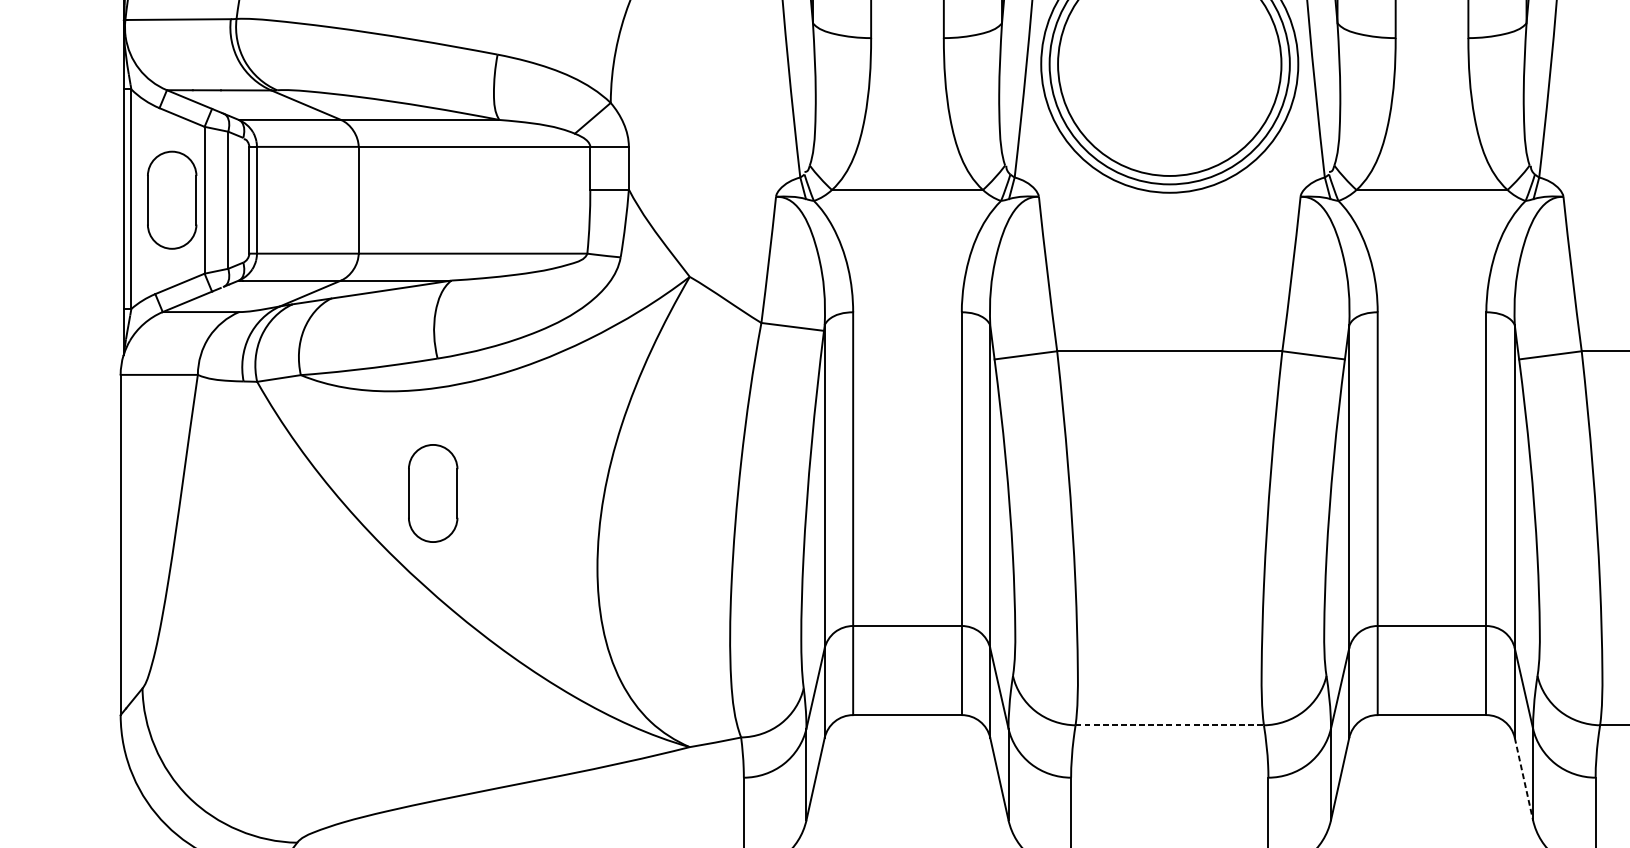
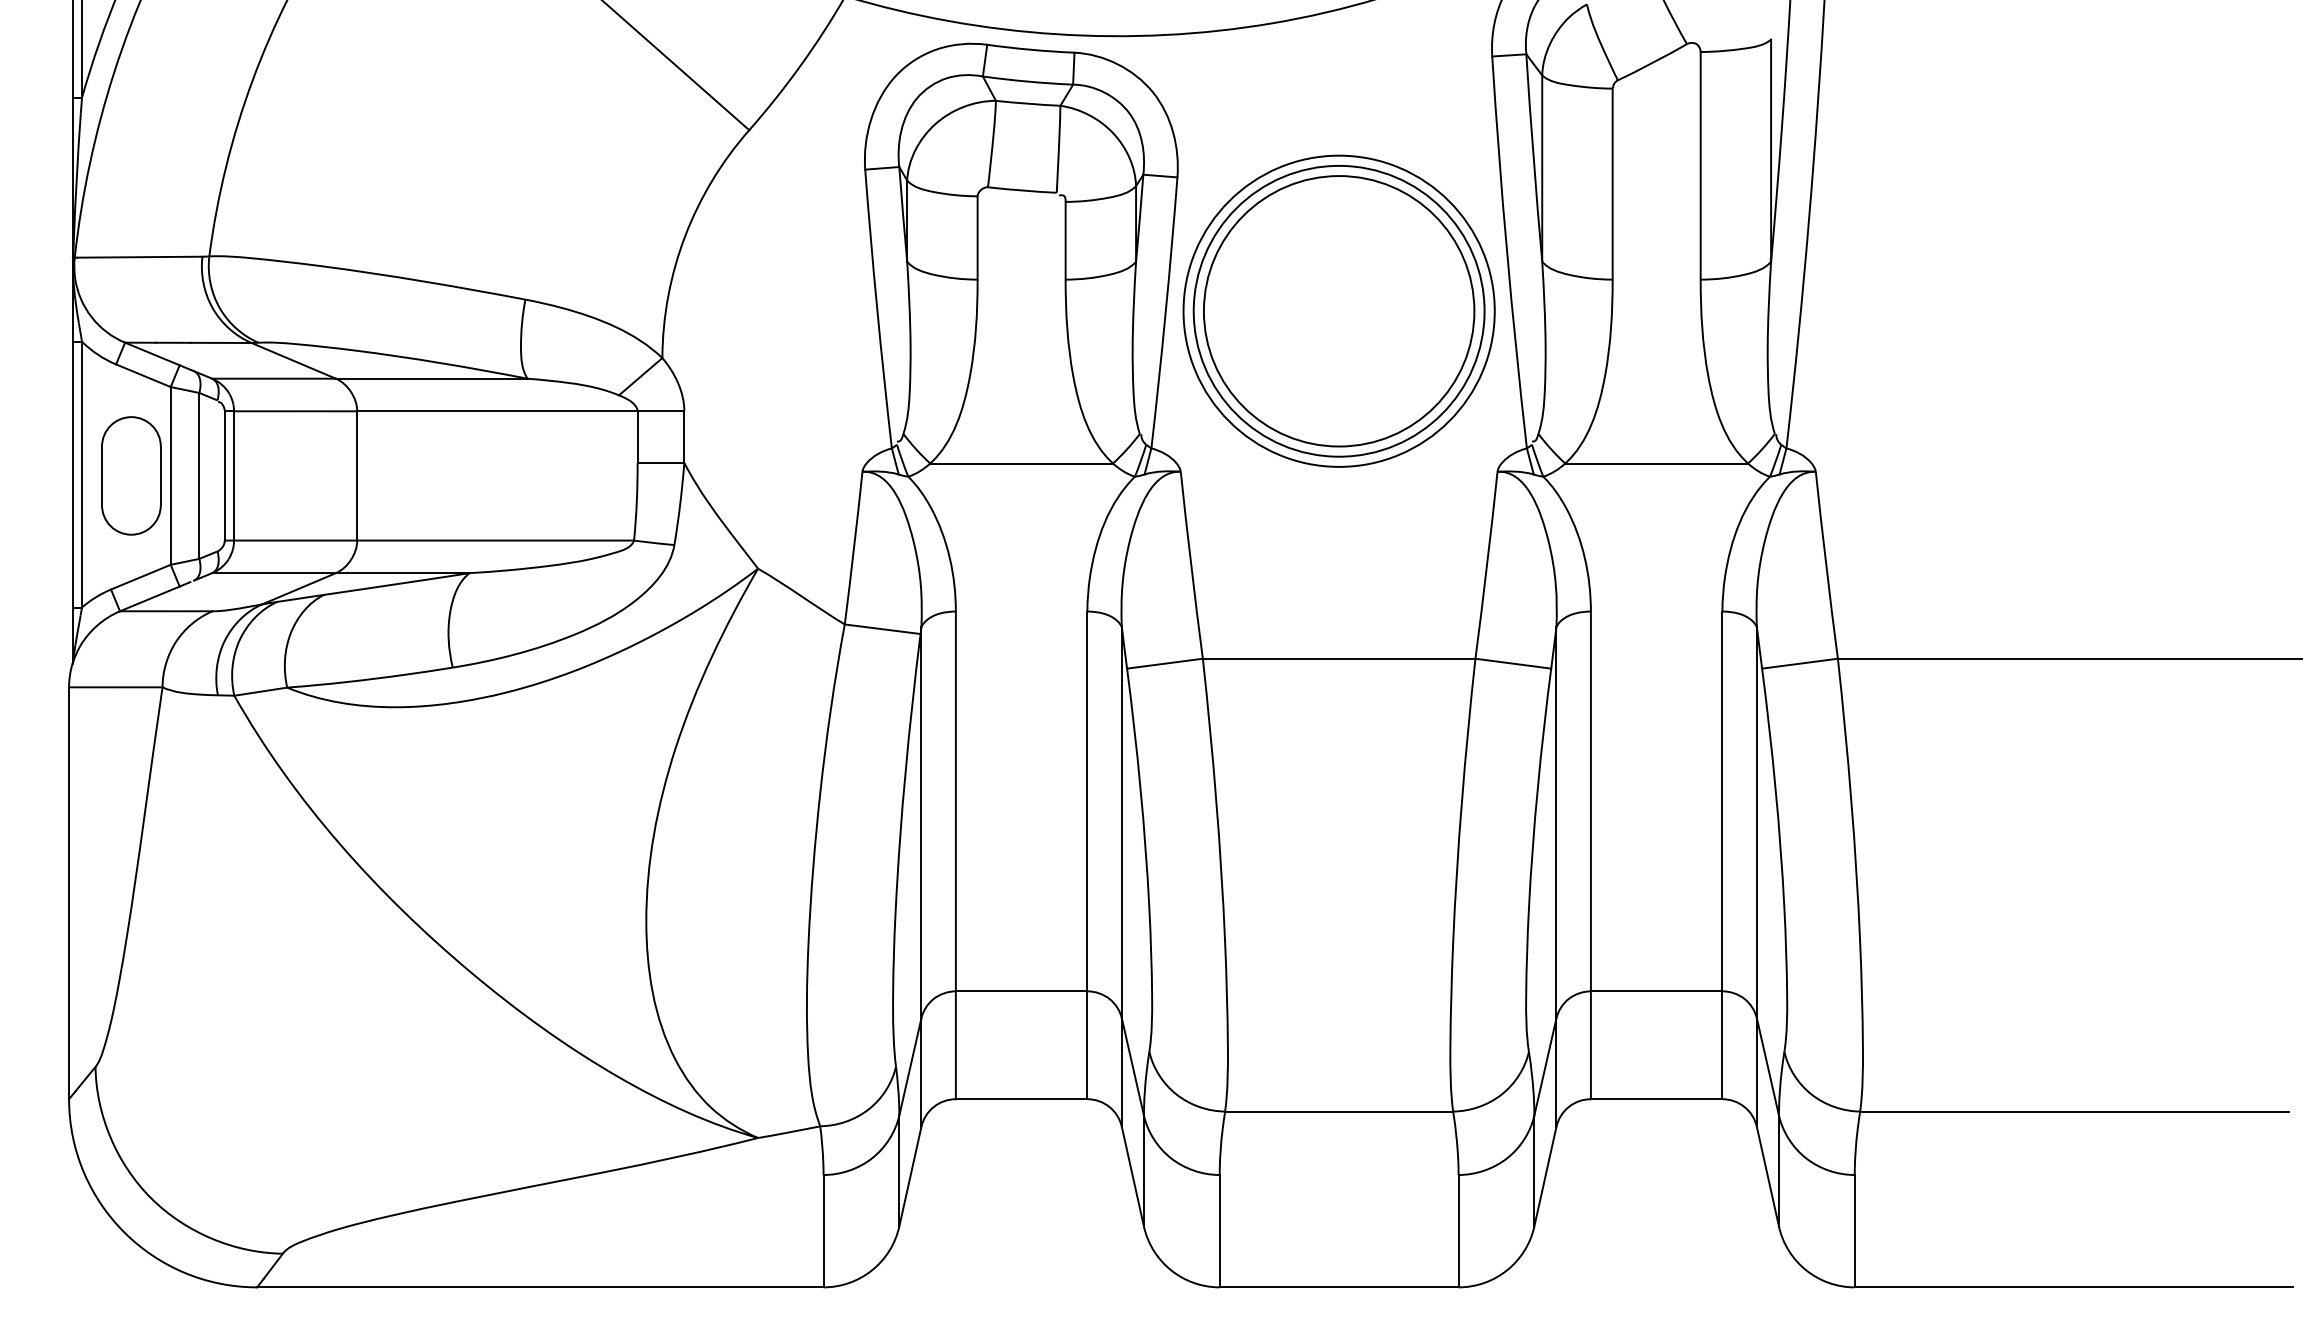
part: (433, 493) -> (447, 830), removed
line: (1170, 725) -> (1339, 1111), dashed -> solid
line: (1524, 779) -> (1768, 1177), dashed -> solid

